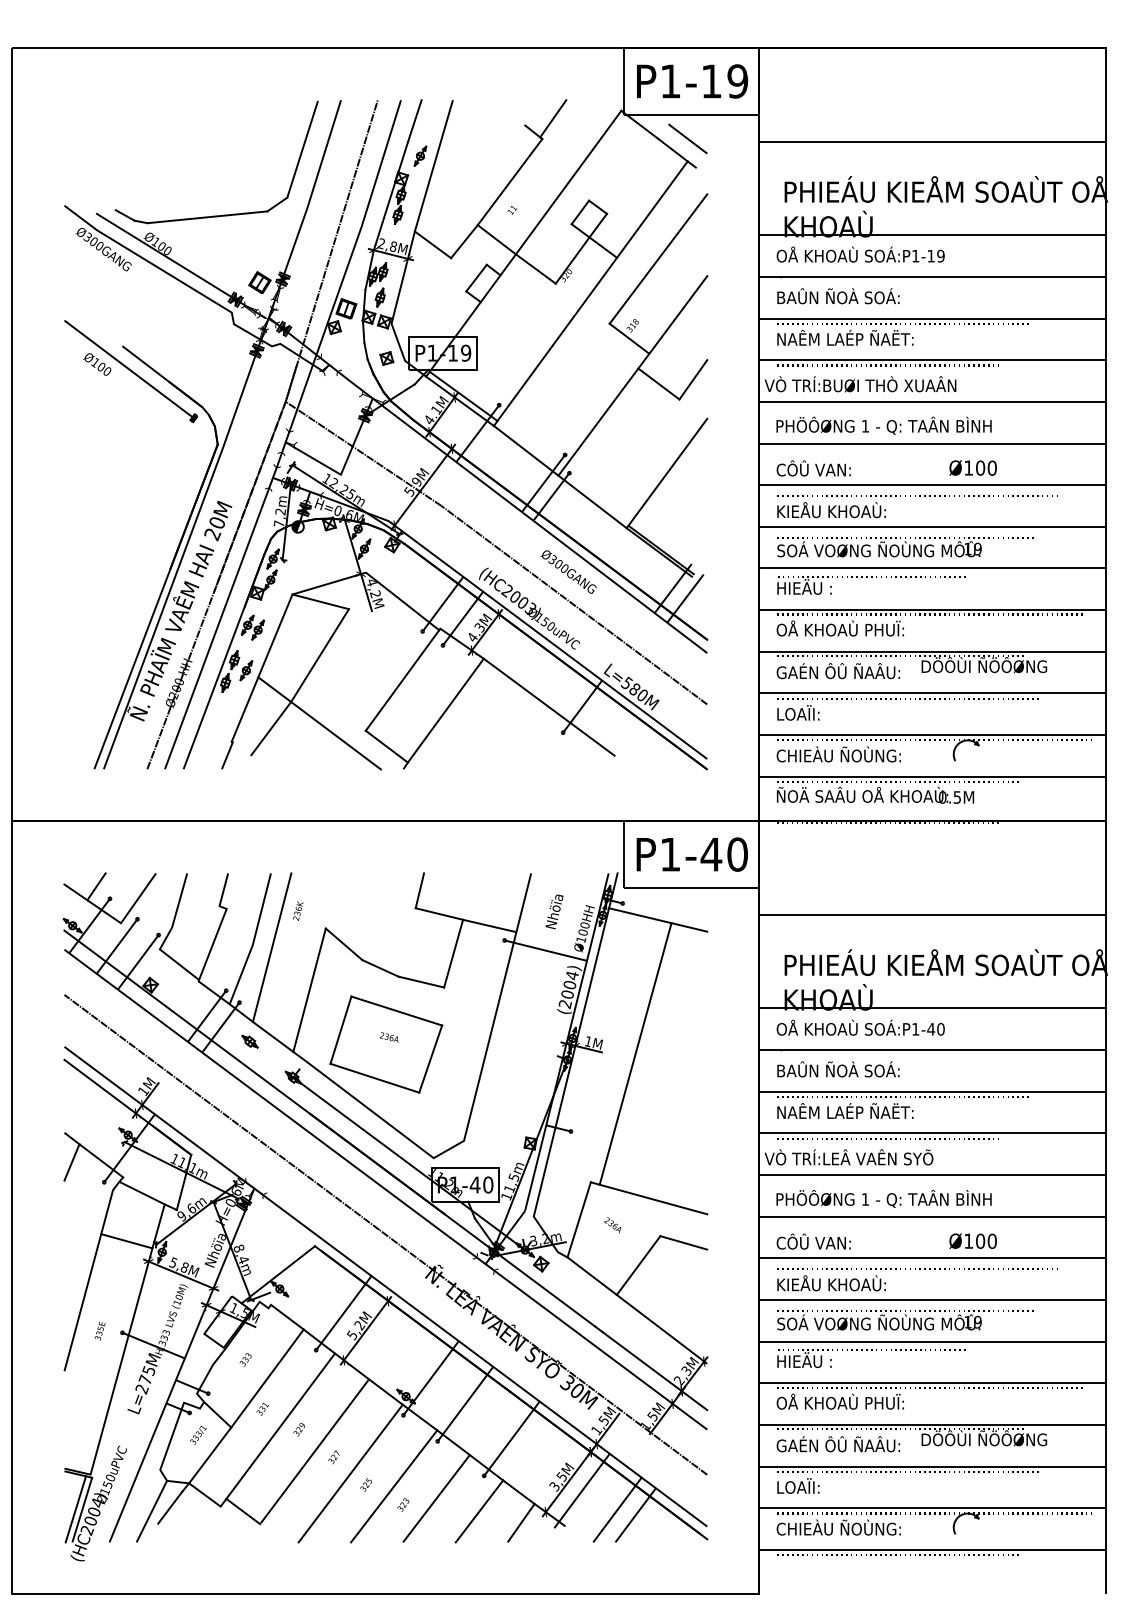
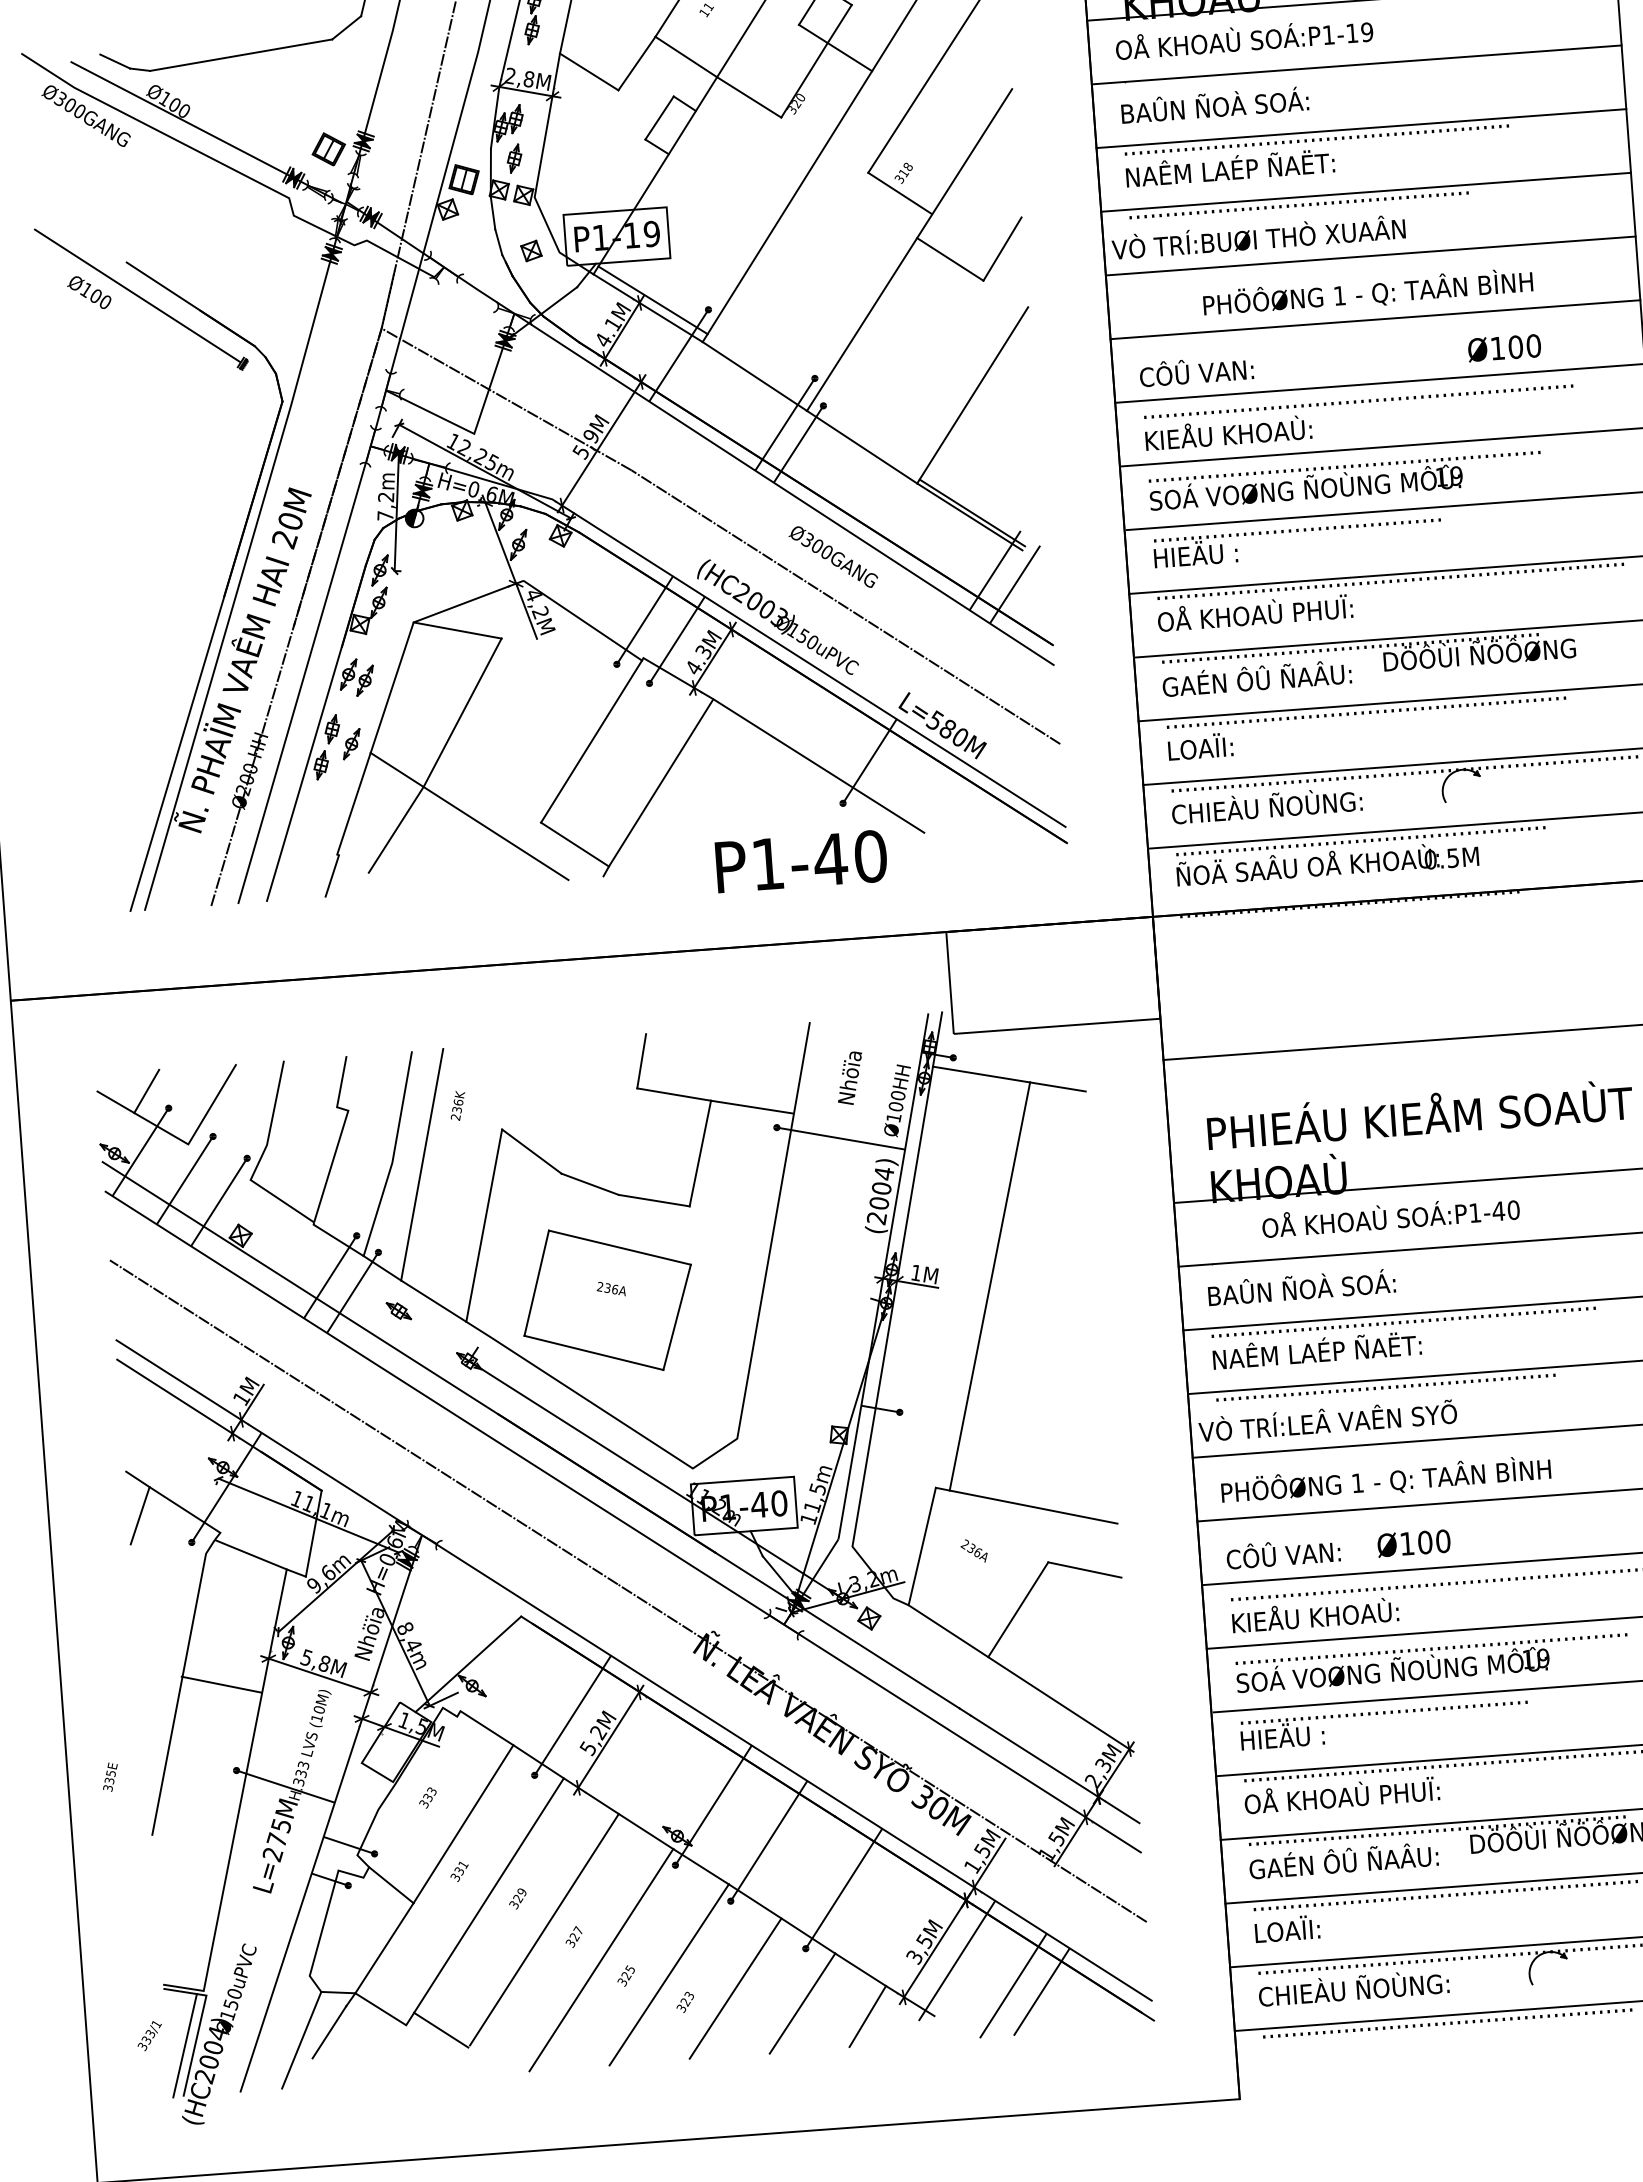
text: (883, 425) -> (1367, 292), moved
text: (972, 467) -> (1503, 347), moved
text: (691, 854) -> (800, 861), moved
text: (860, 1027) -> (1390, 1216), moved
line: (126, 1241) -> (221, 1685), moved
text: (972, 1241) -> (1412, 1543), moved
text: (99, 1330) -> (109, 1776), moved
text: (198, 1434) -> (149, 2034), moved

